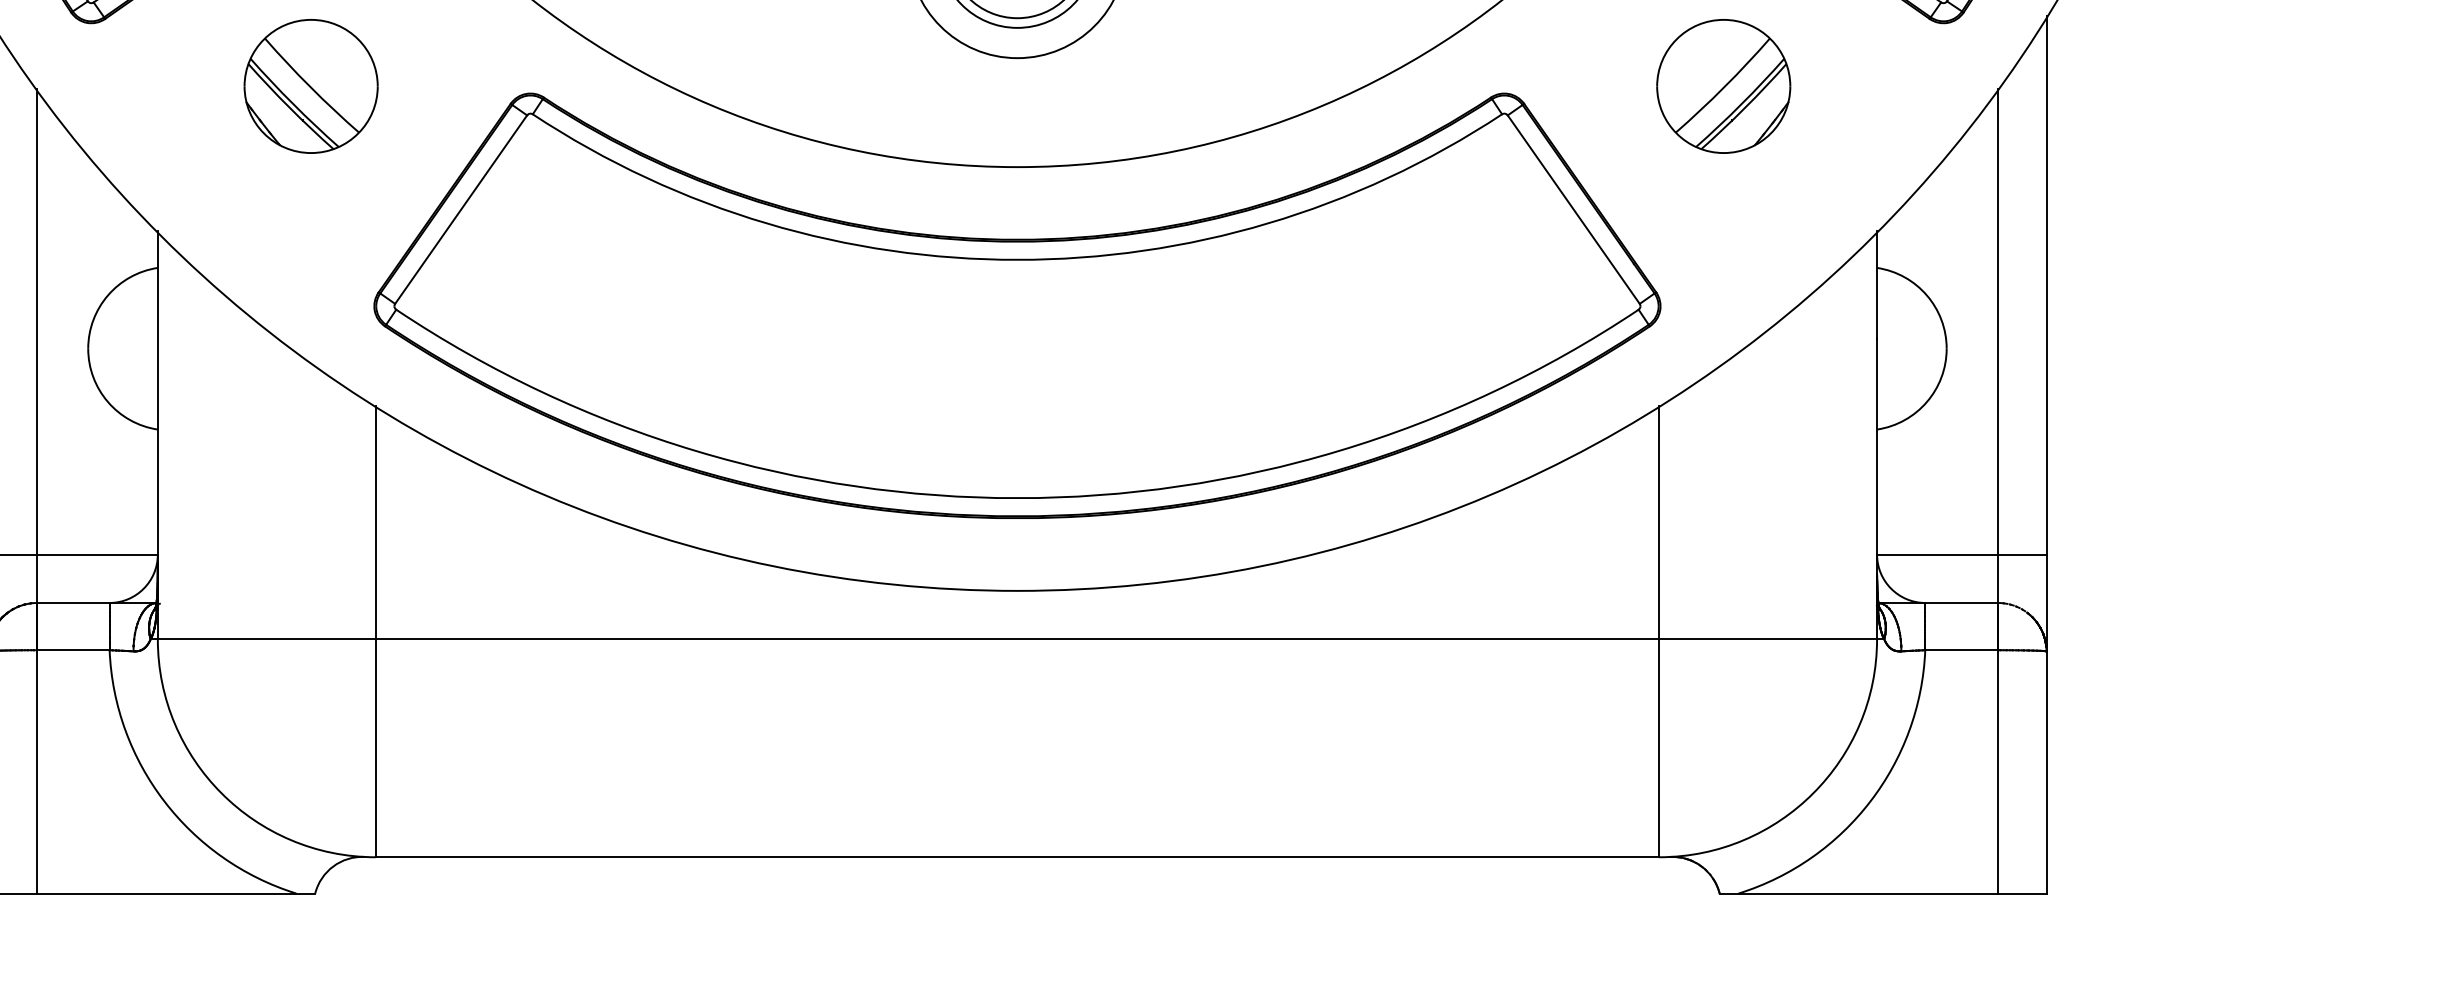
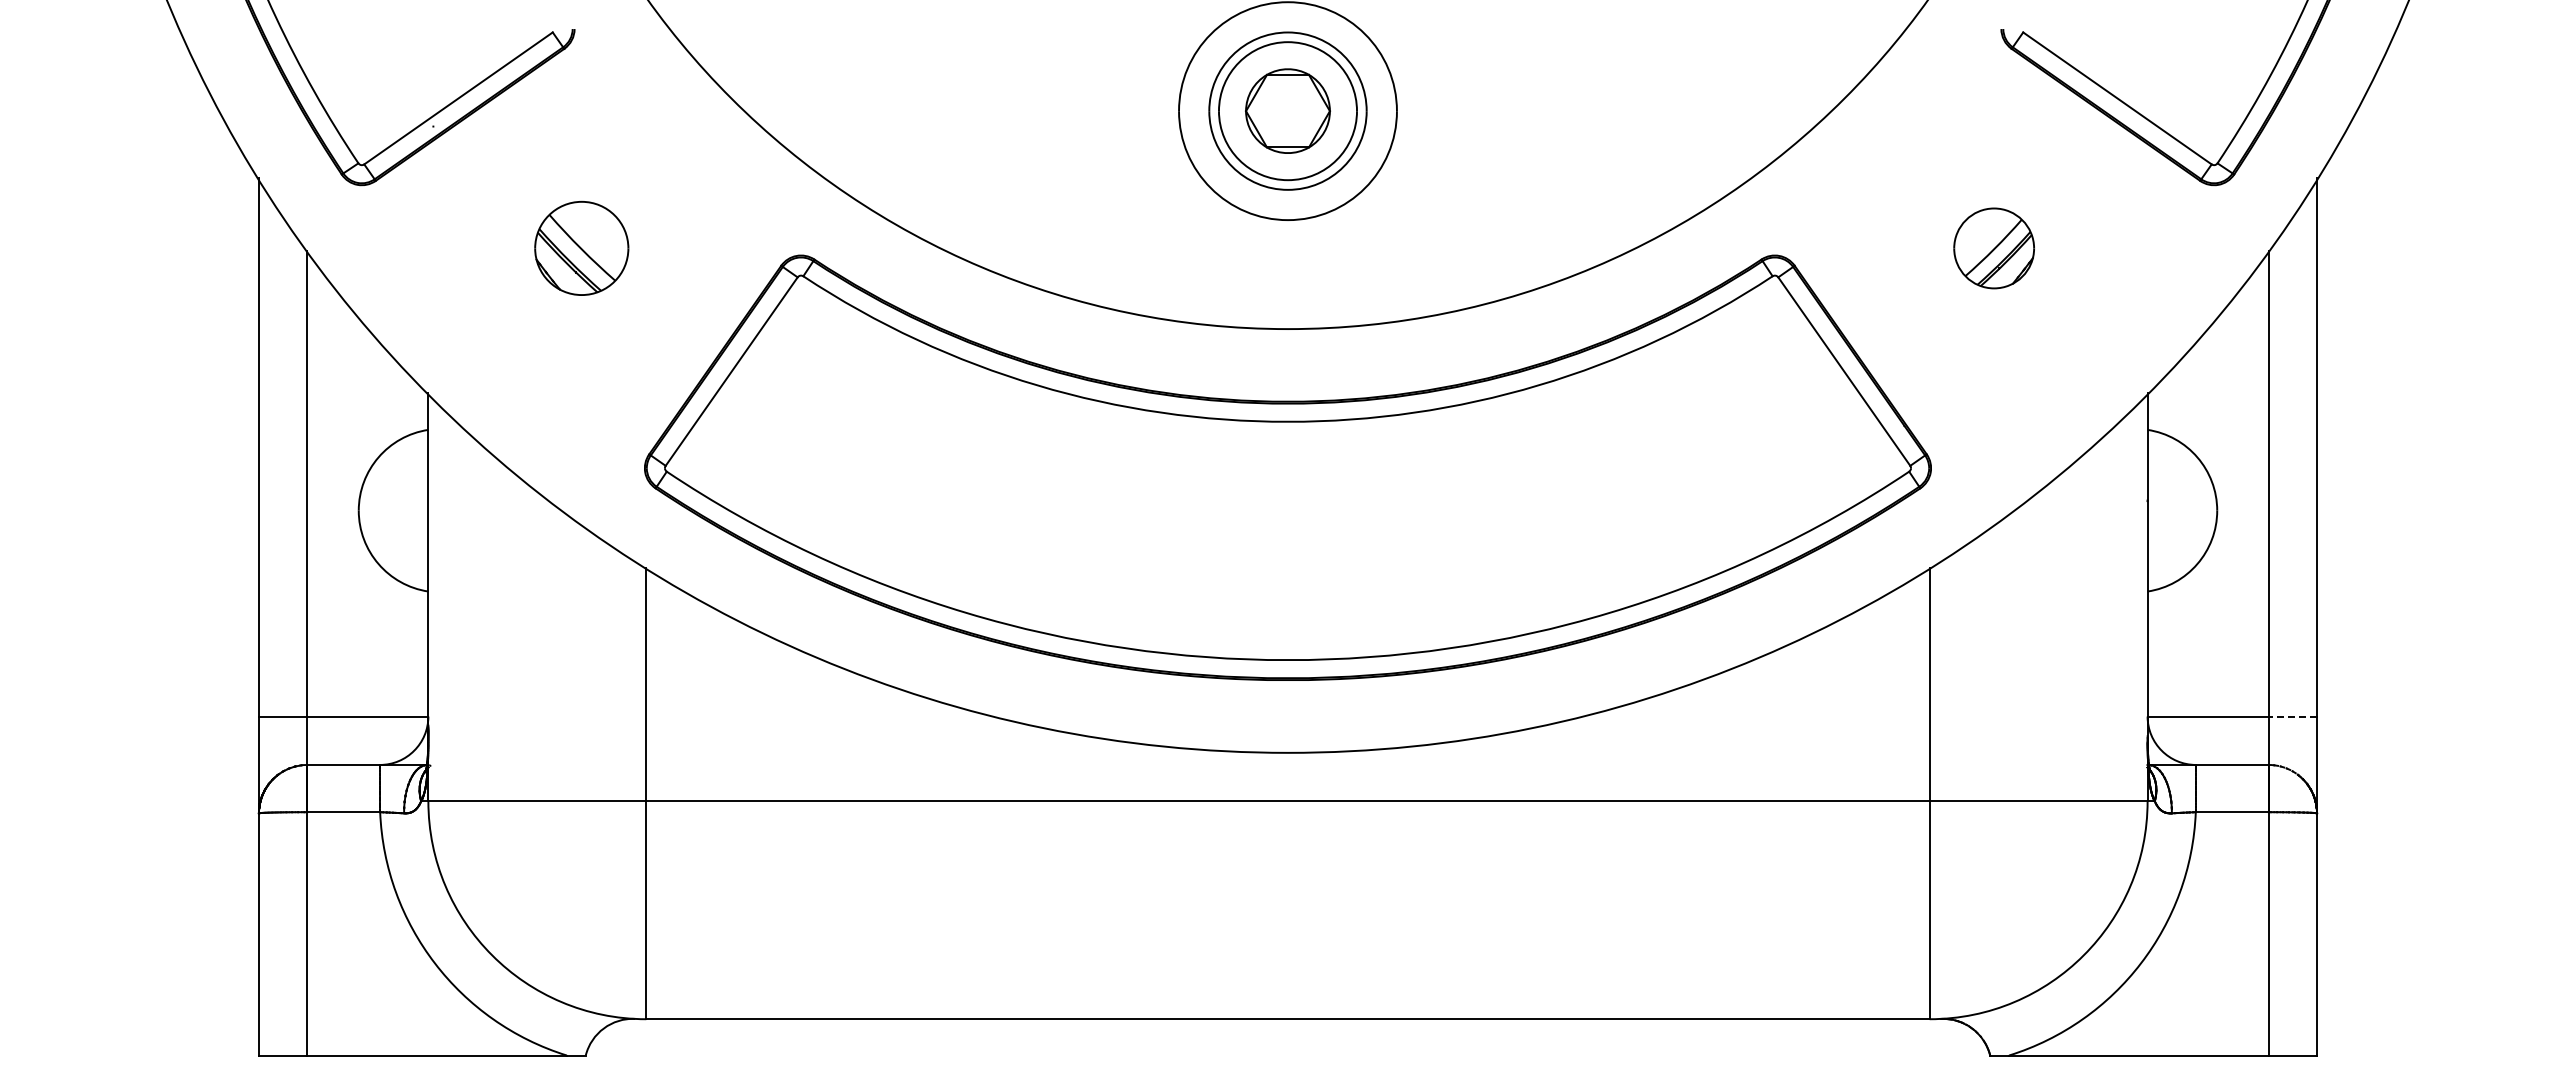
part: (310, 86) -> (581, 248), size x0.7
part: (1722, 86) -> (1993, 248), size x0.6
line: (2021, 554) -> (2292, 716), solid -> dashed

